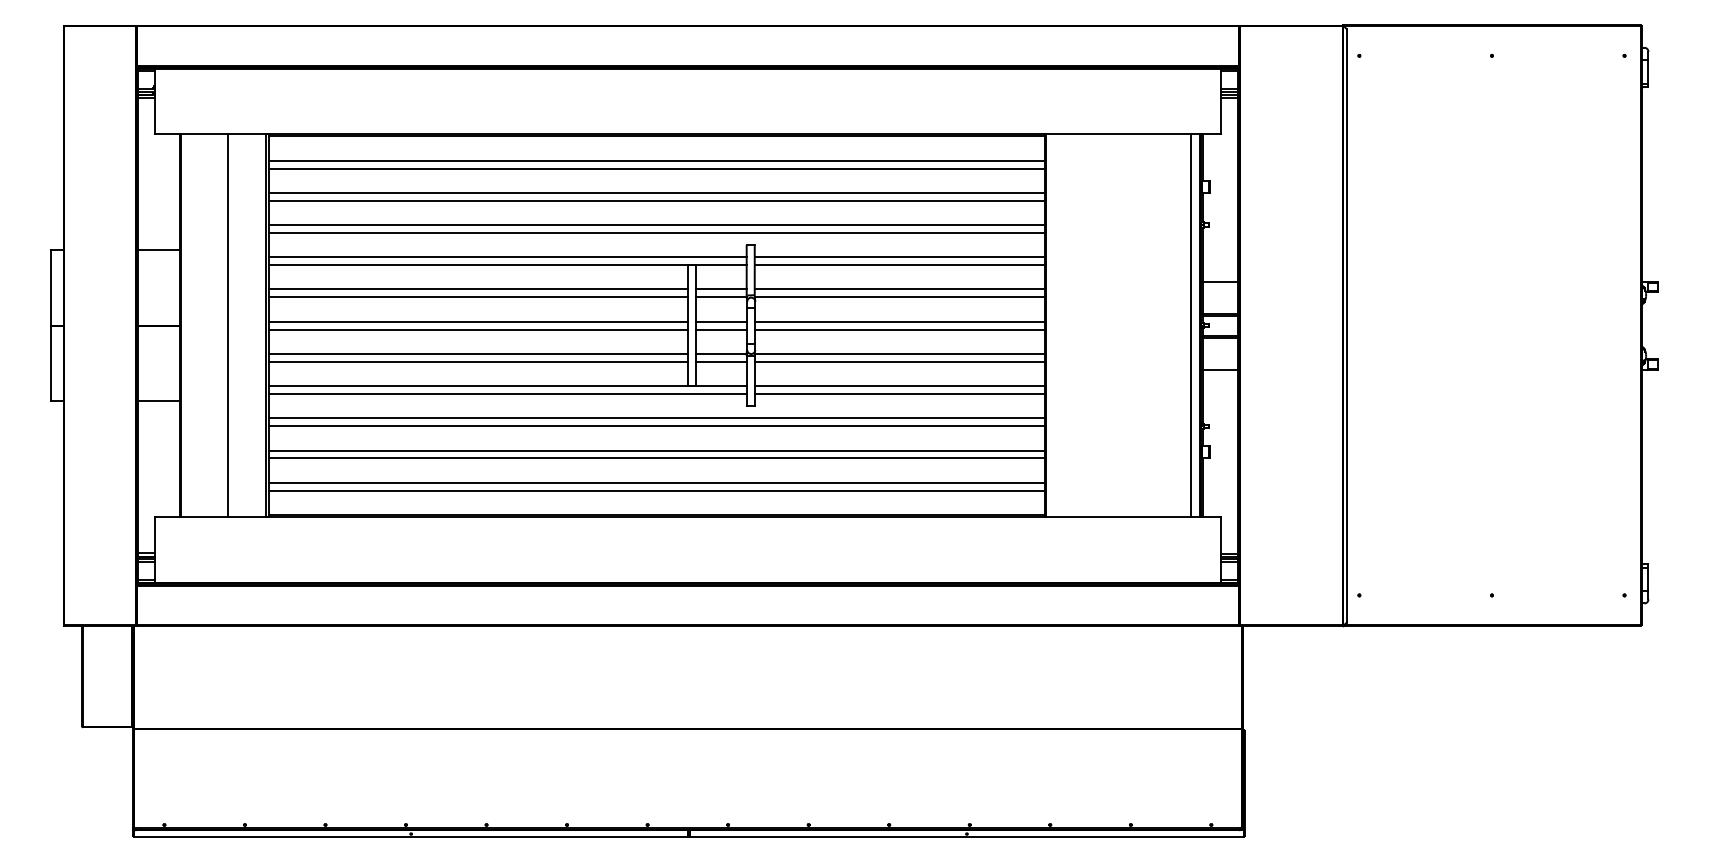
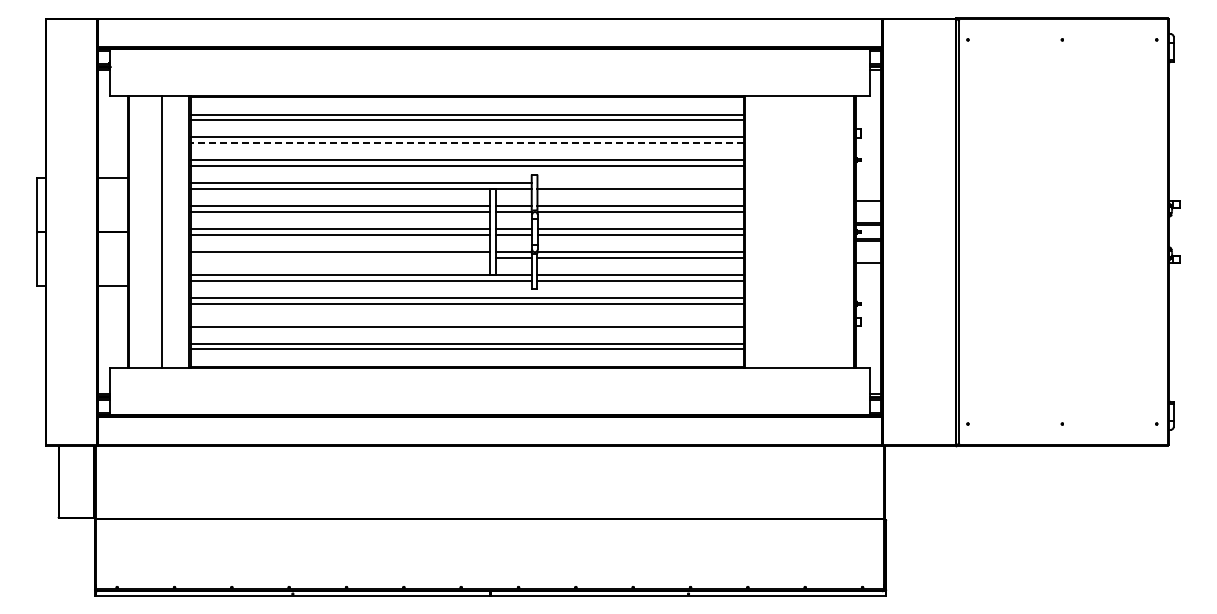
line: (656, 201) -> (467, 143), solid -> dashed
line: (899, 257) -> (640, 183), removed
line: (1190, 324) -> (847, 231), removed
line: (478, 361) -> (340, 257), removed
line: (656, 449) -> (467, 320), removed

